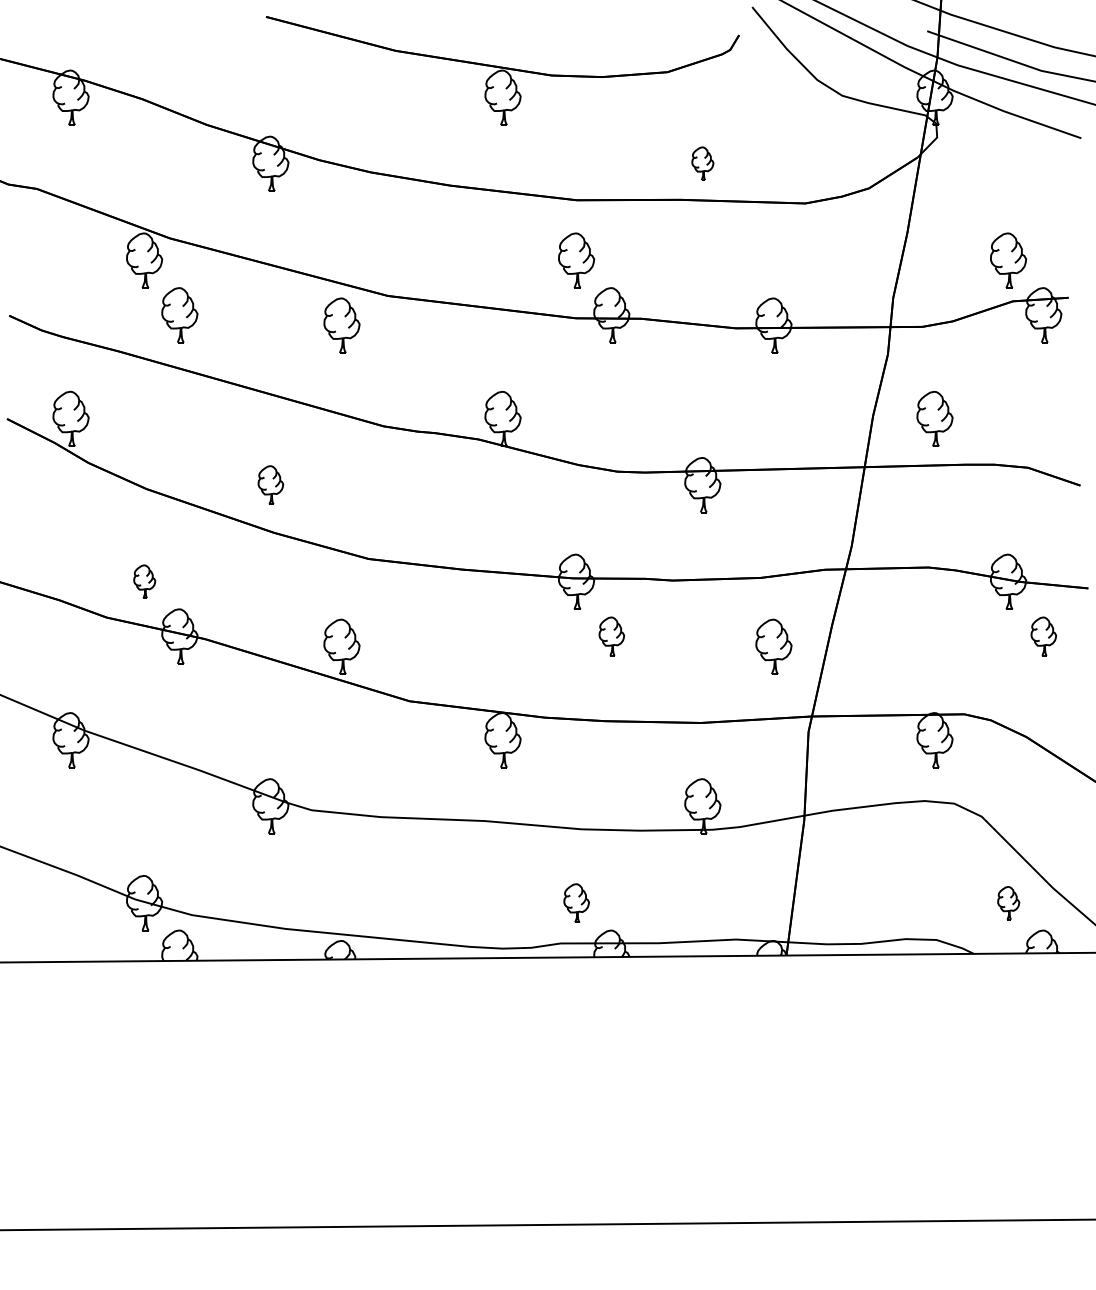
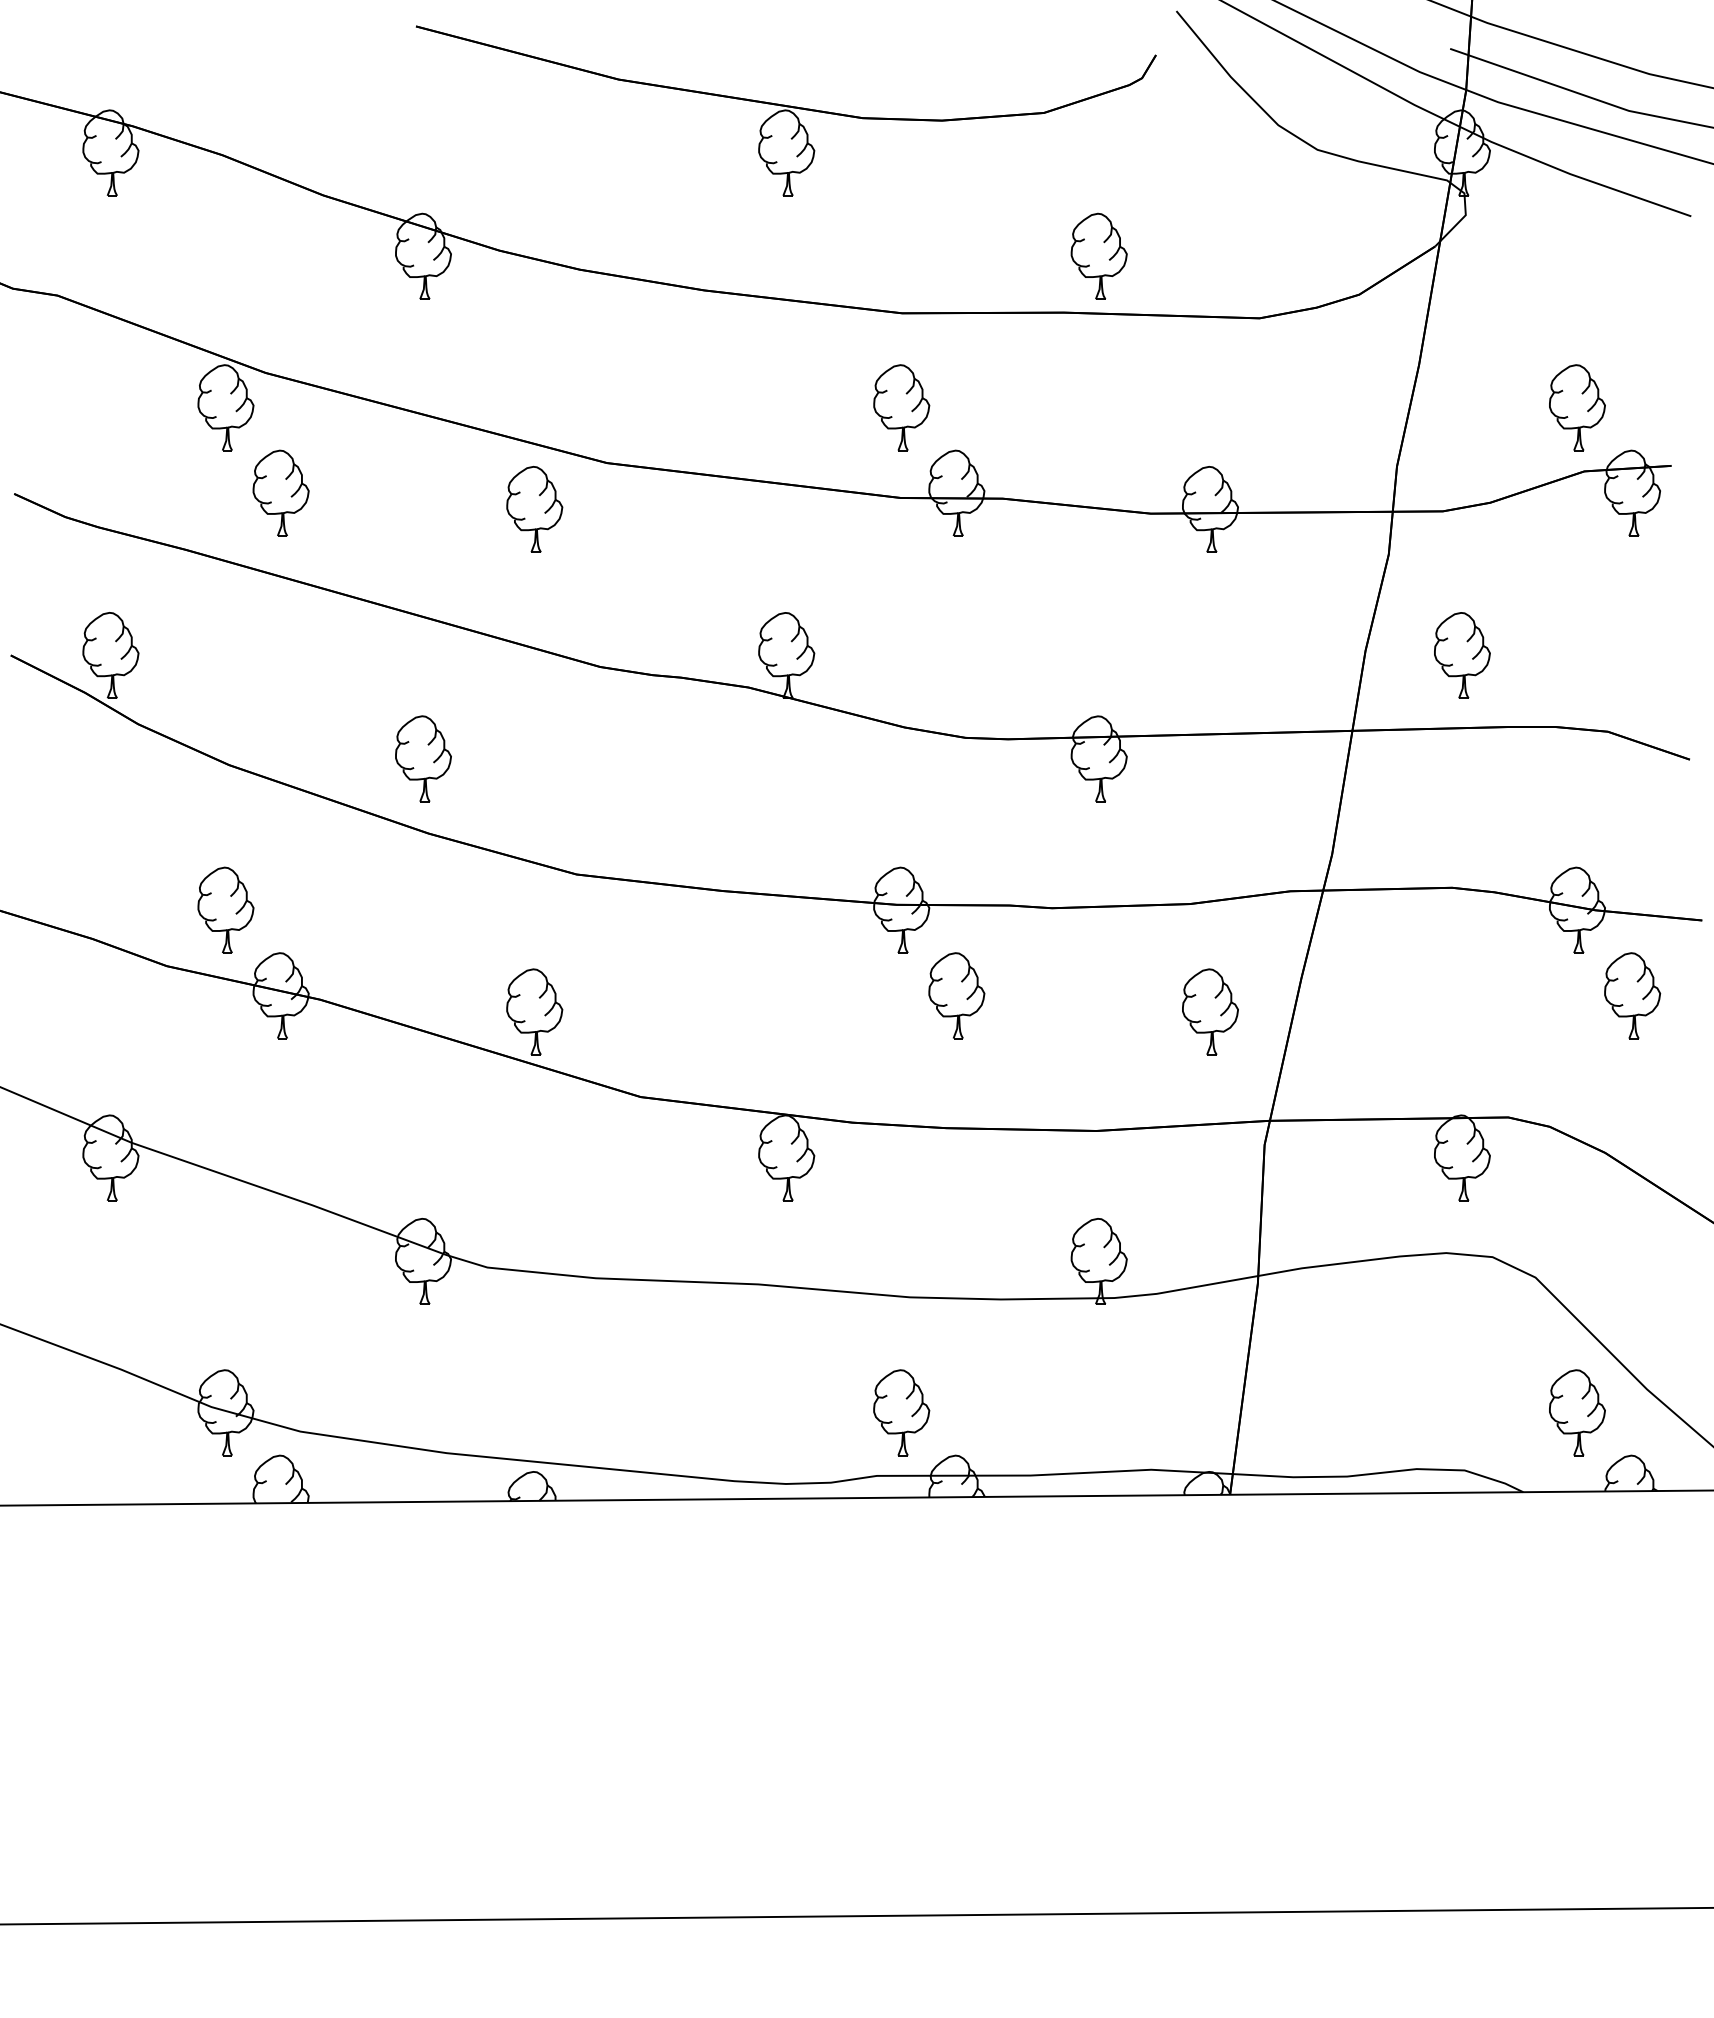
part: (702, 163) -> (1098, 255), size x1.67
part: (270, 485) -> (422, 759), size x1.43
part: (144, 581) -> (225, 909), size x1.67
part: (611, 636) -> (956, 995), size x1.43
part: (1043, 636) -> (1632, 995), size x1.43
part: (576, 903) -> (901, 1413), size x1.43
part: (1008, 903) -> (1577, 1413), size x1.67

